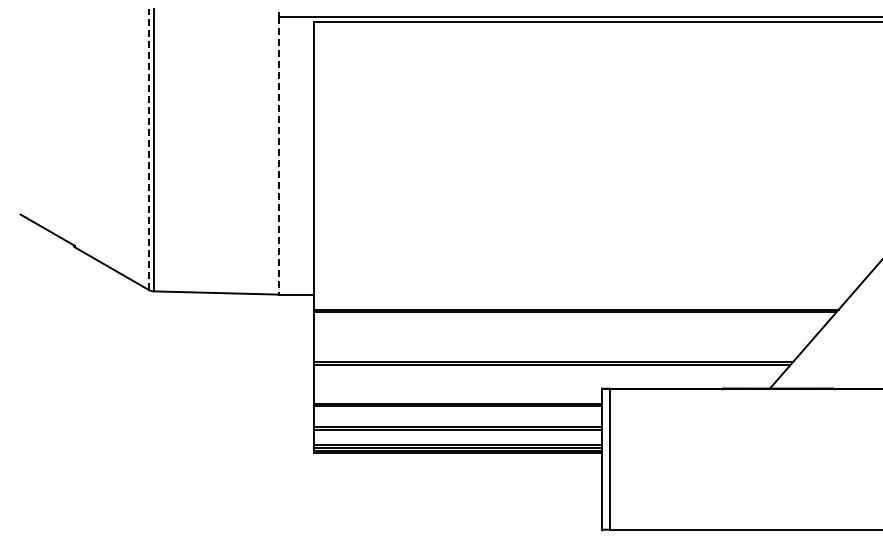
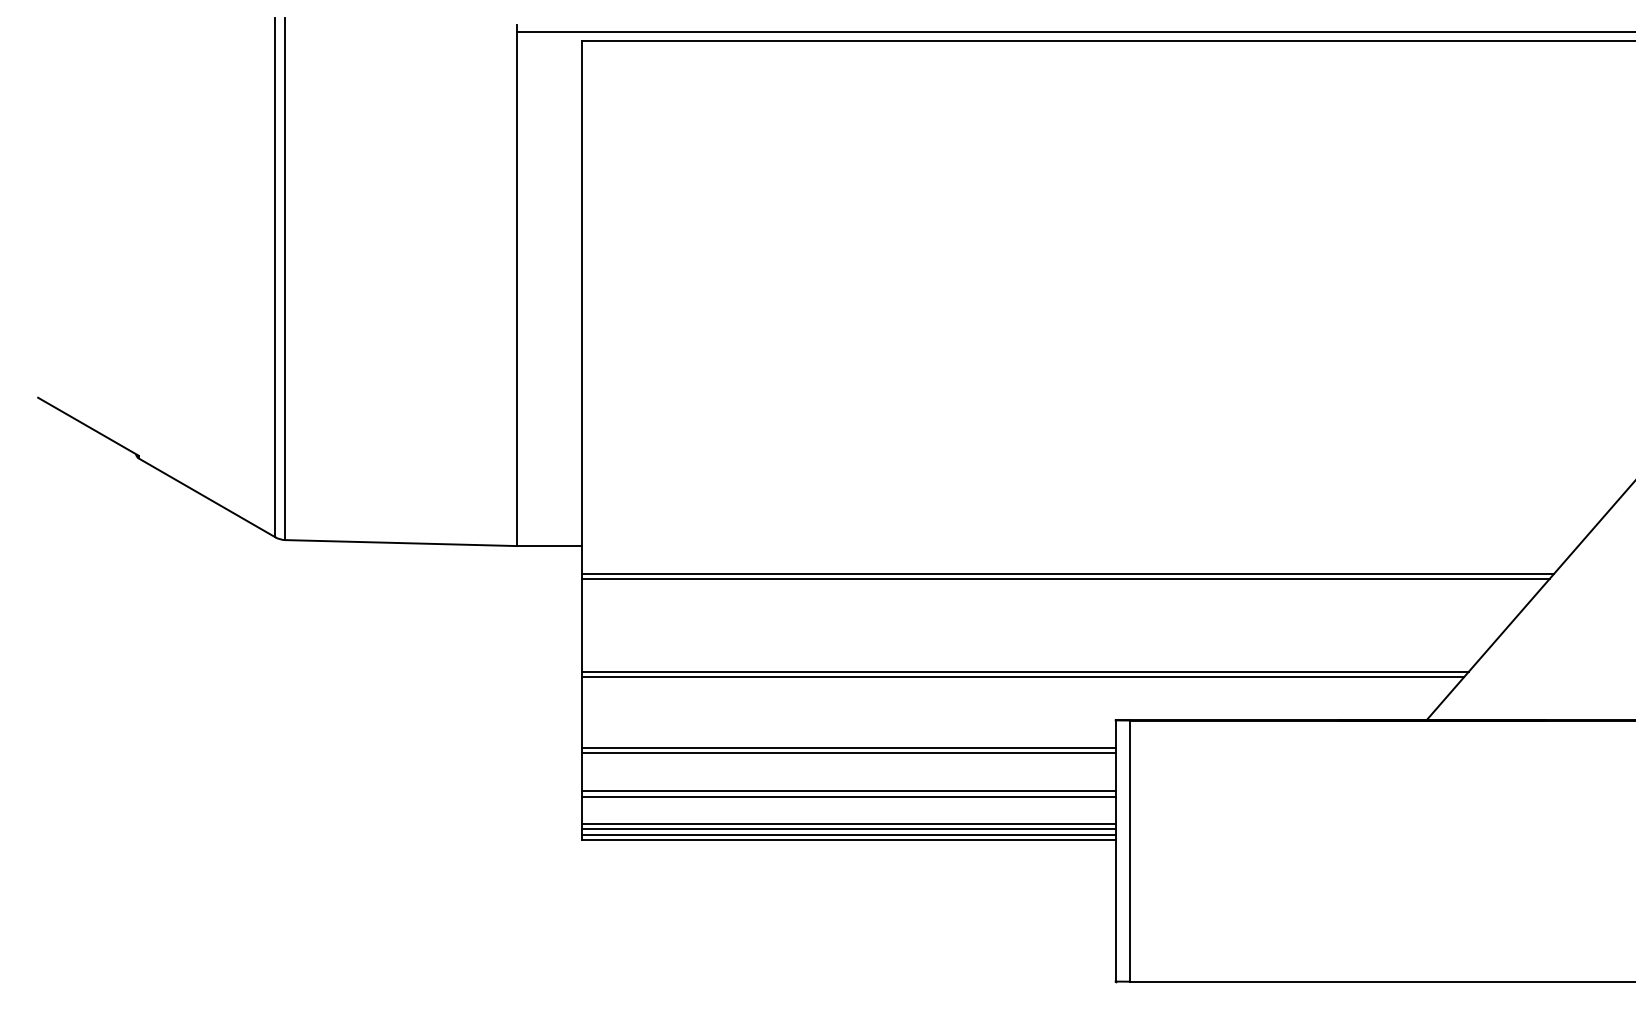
line: (148, 149) -> (275, 277), dashed -> solid
line: (279, 156) -> (517, 290), dashed -> solid

